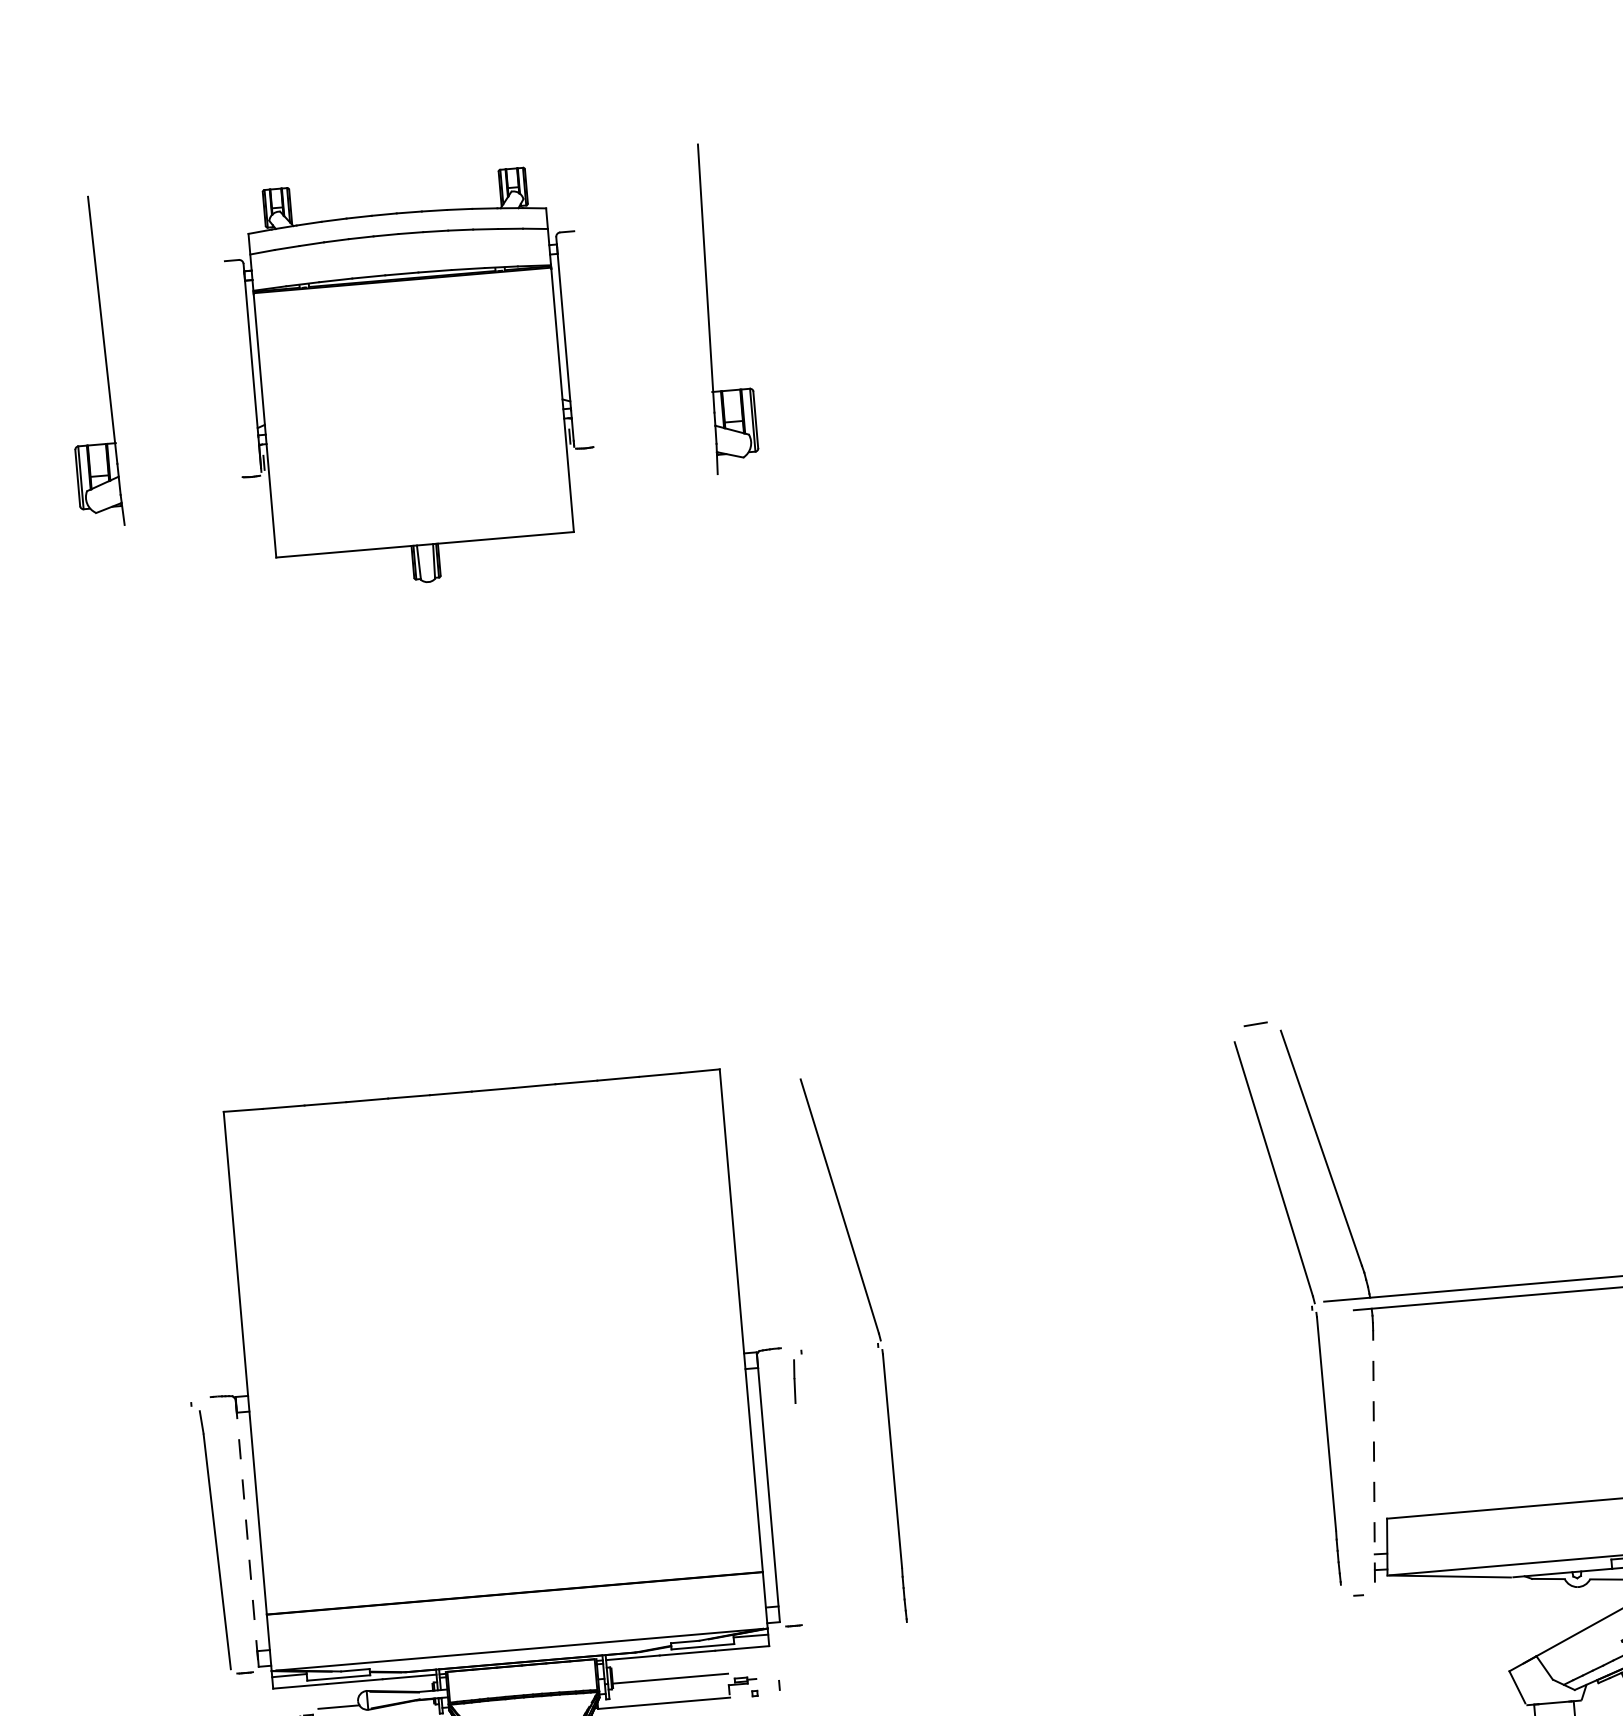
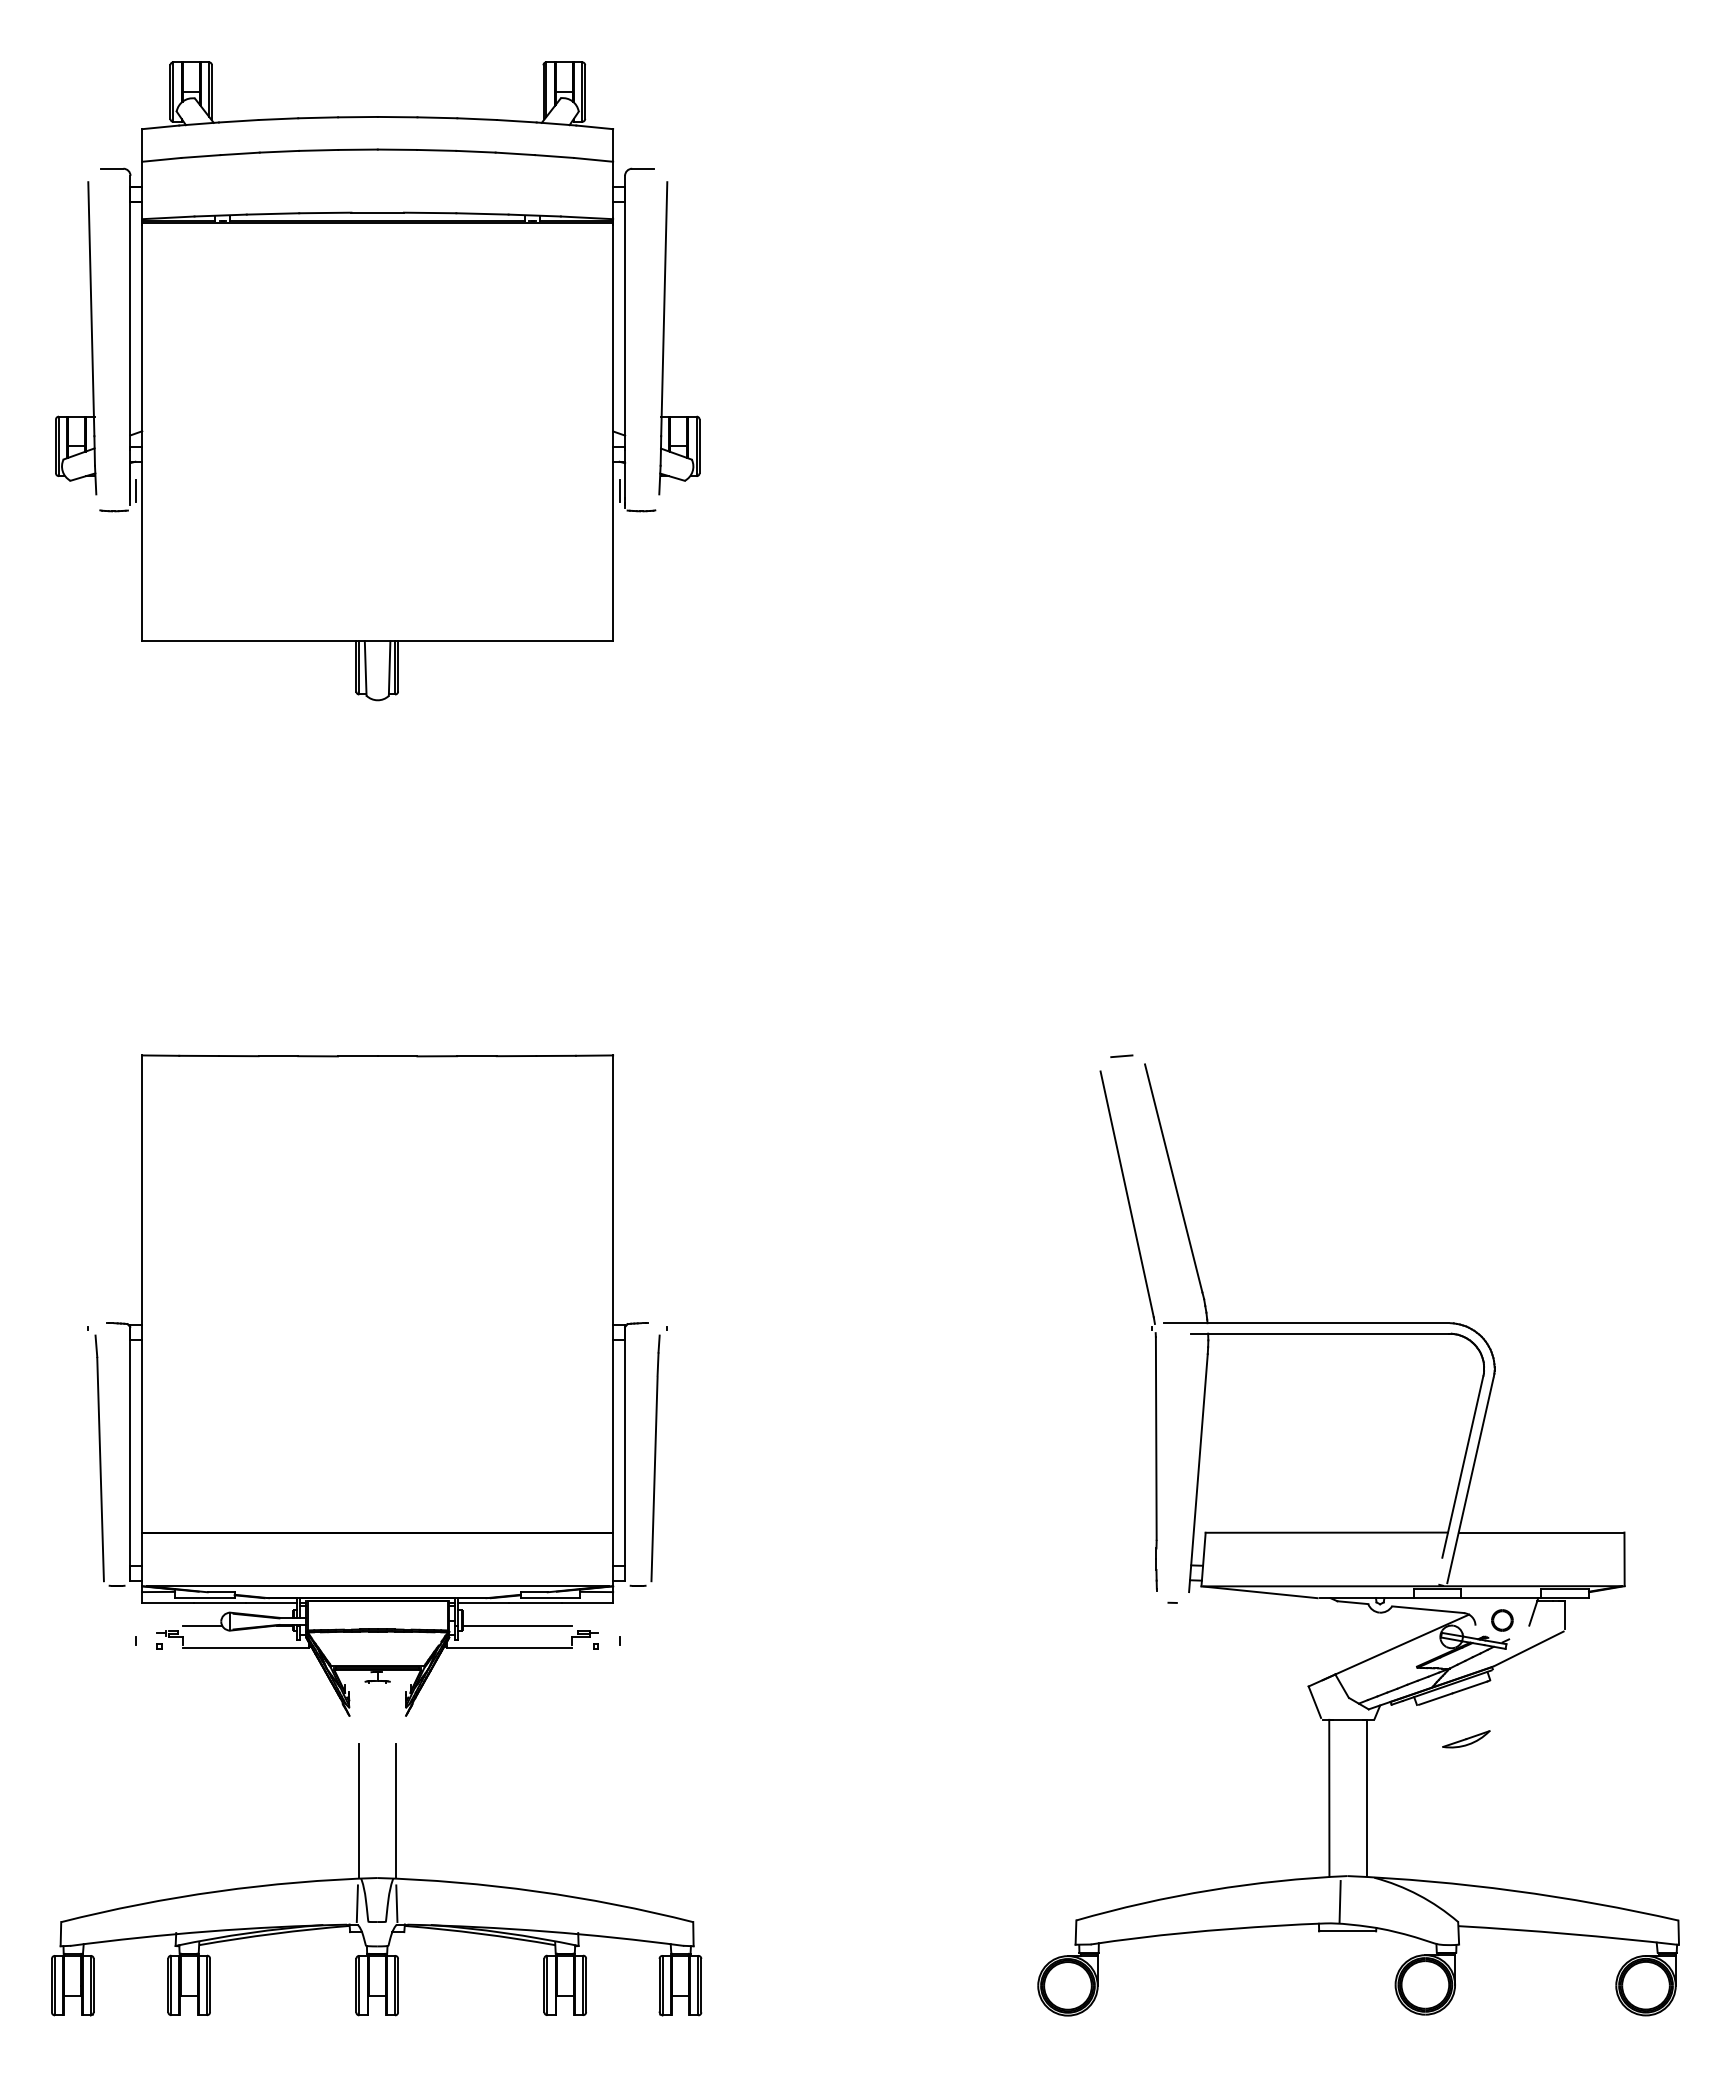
part: (410, 380) -> (377, 381), size x1.67
part: (877, 1347) -> (739, 1330), removed
line: (1374, 1455) -> (1198, 1472), dashed -> solid
line: (801, 1512) -> (654, 1479), added
line: (247, 1533) -> (130, 1454), dashed -> solid

